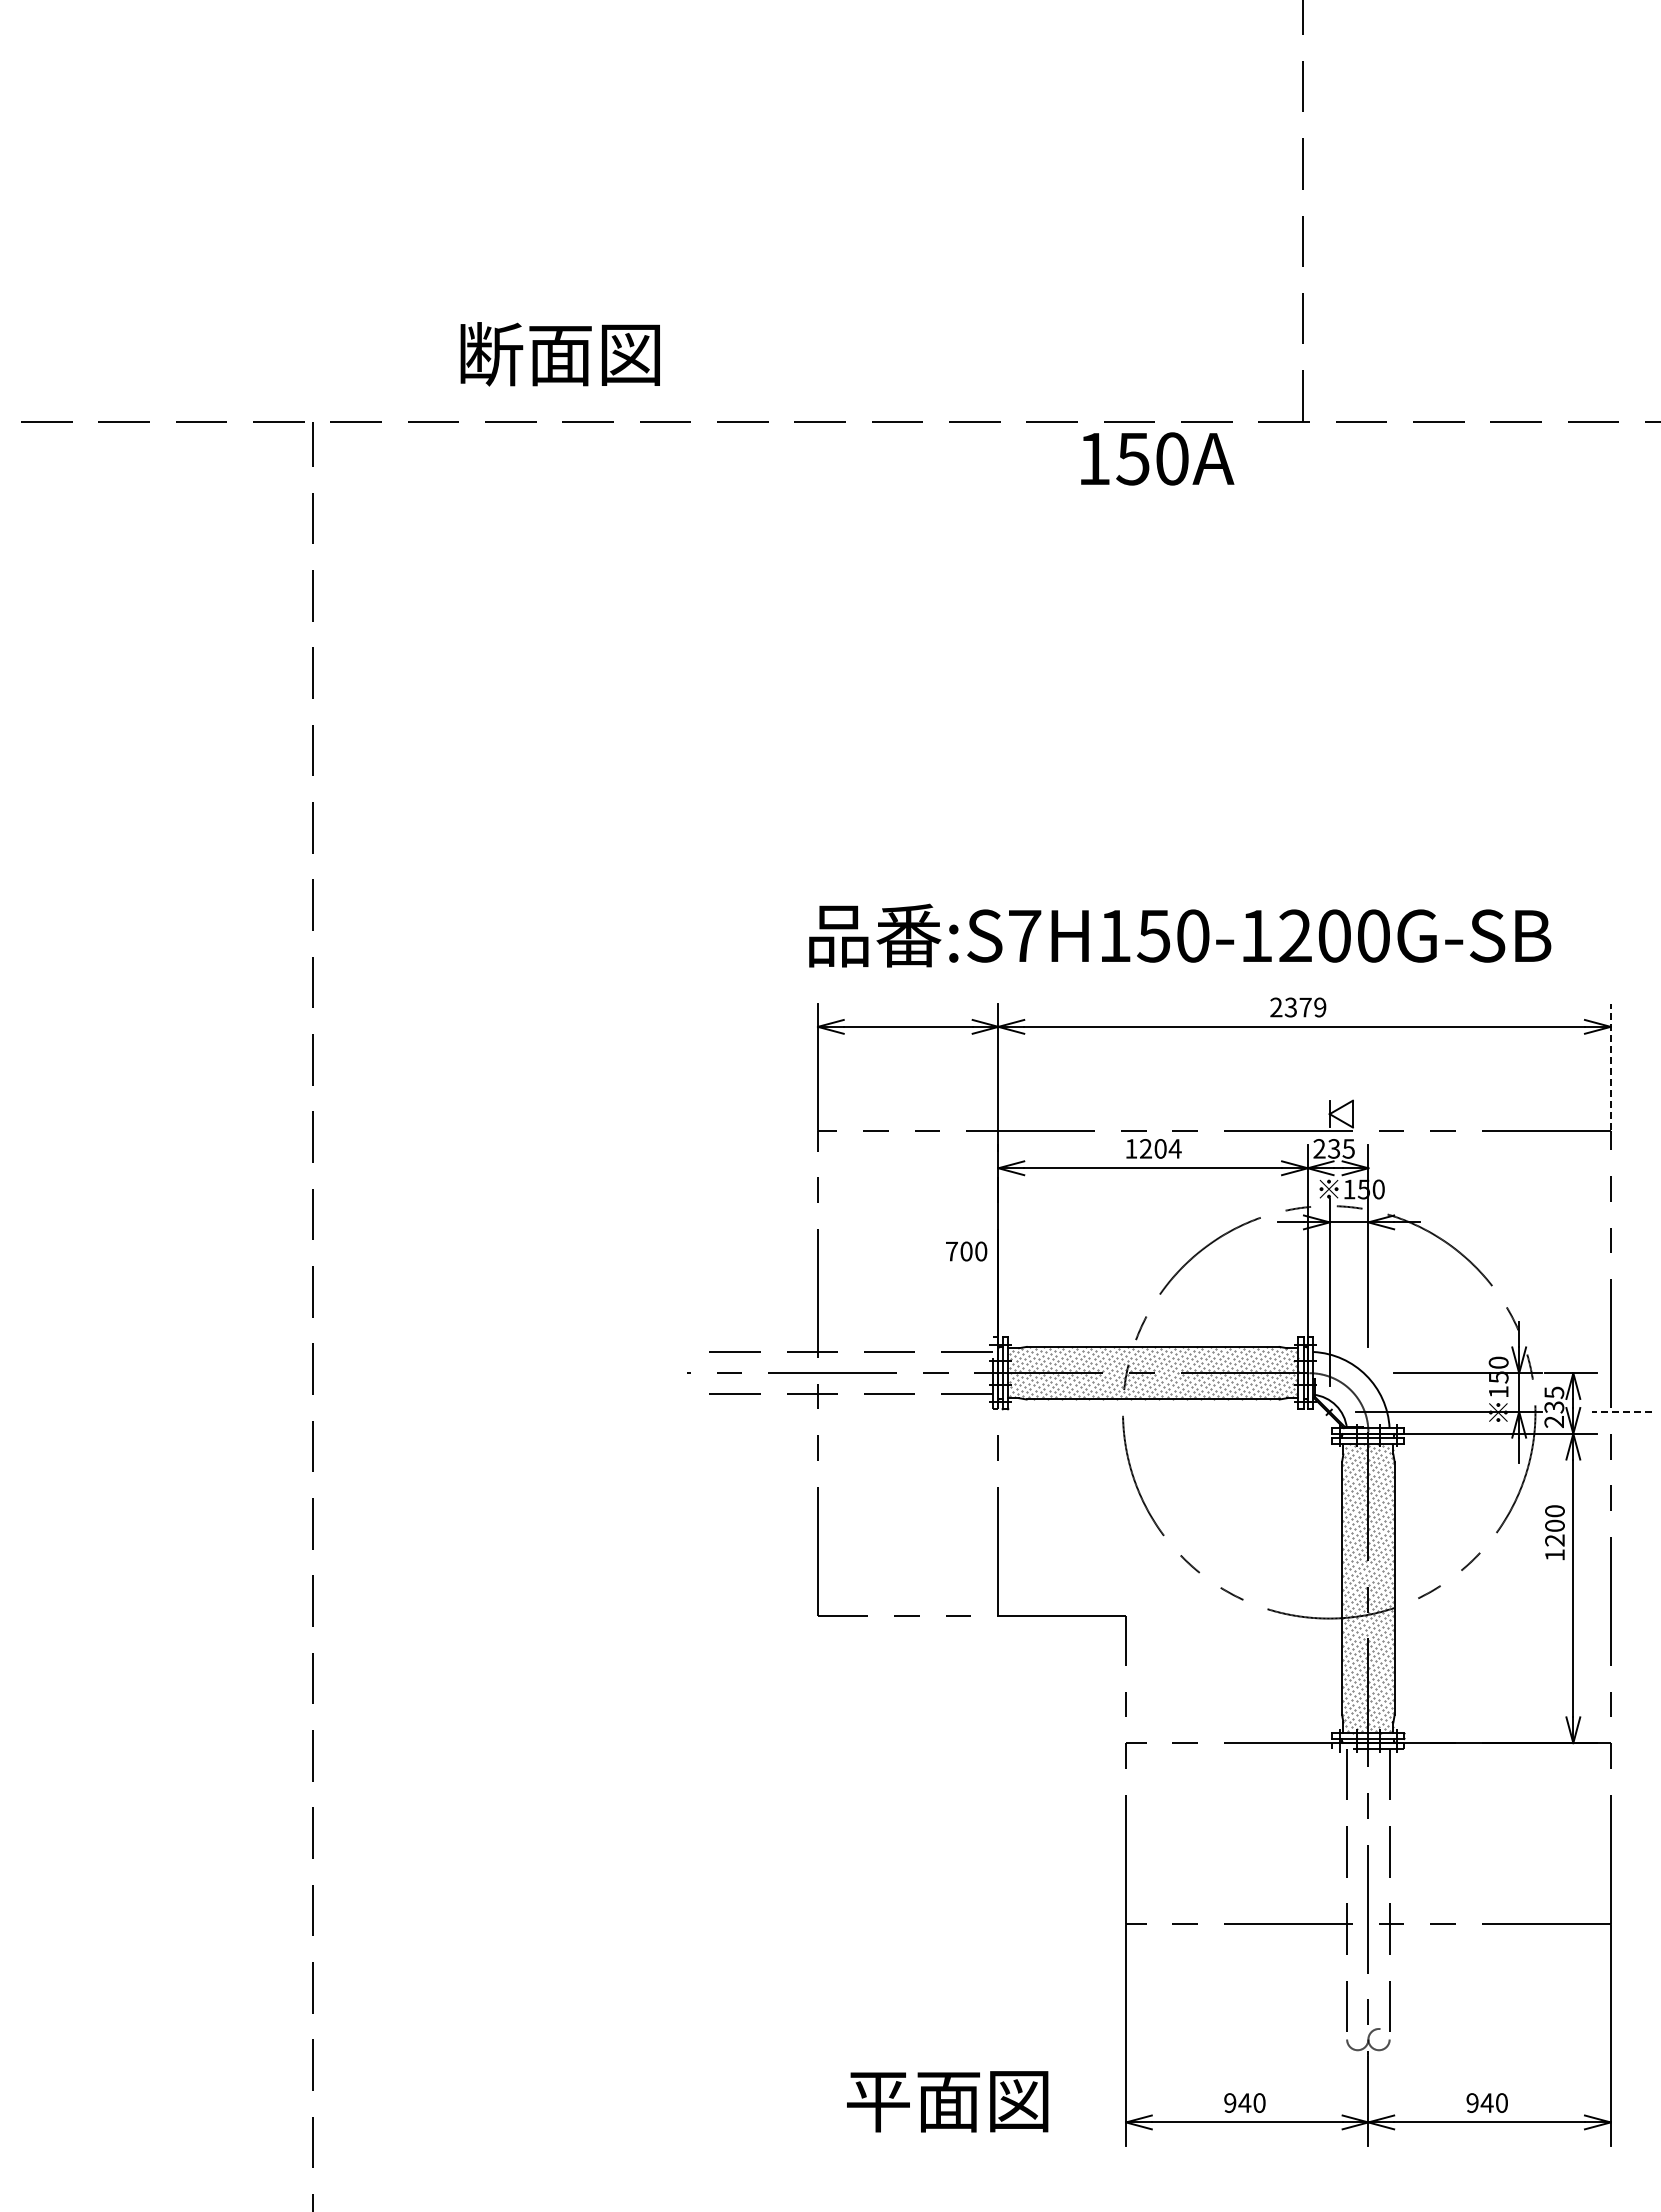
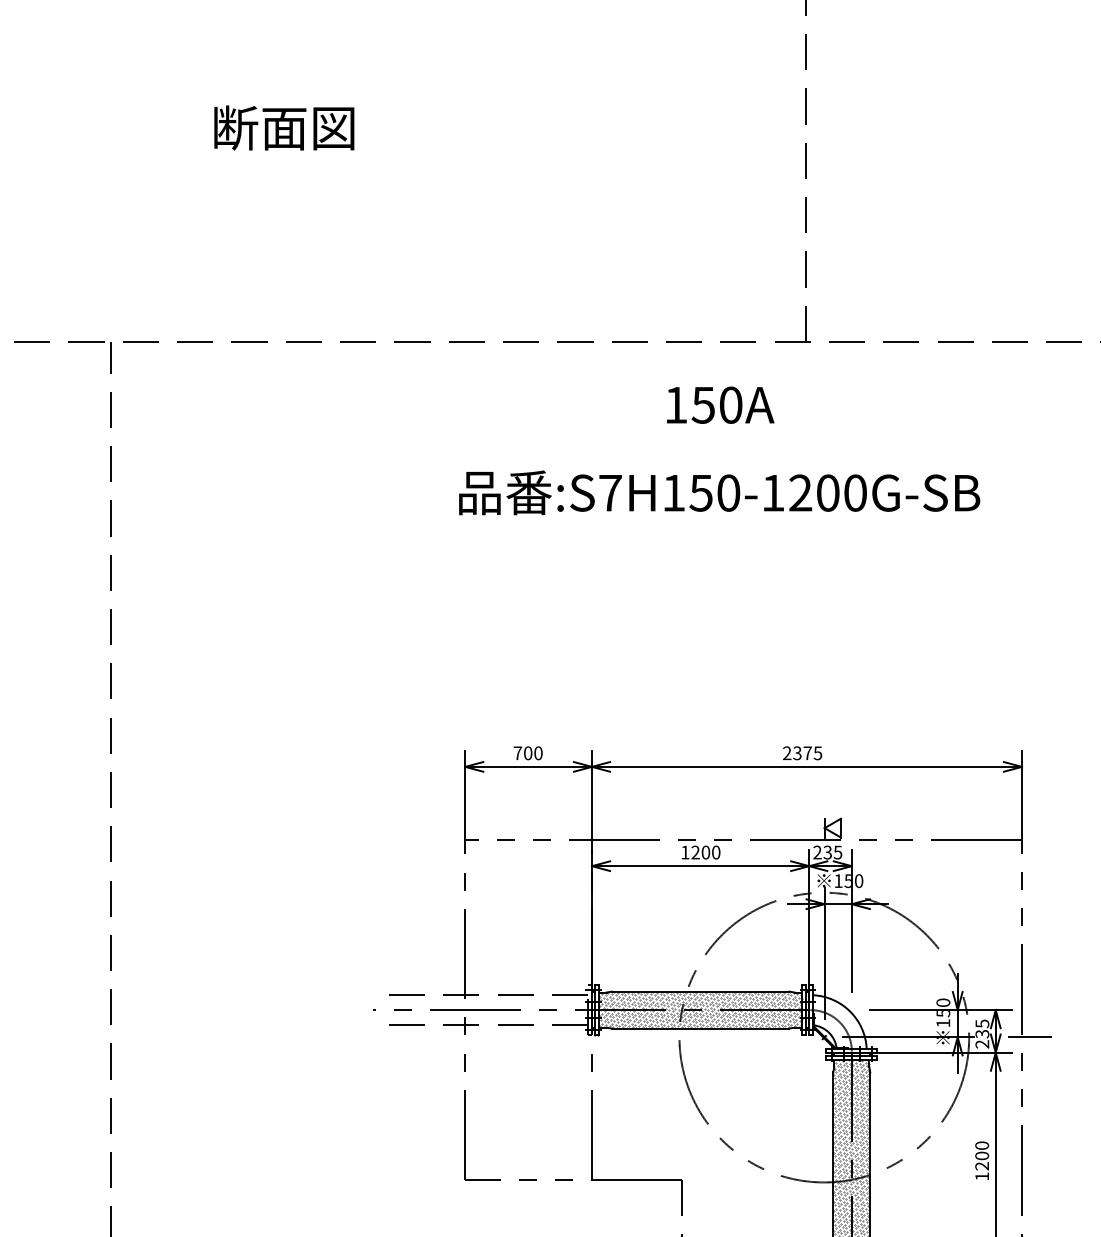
text: (559, 354) -> (283, 128), moved
text: (1157, 458) -> (720, 404), moved
text: (1180, 935) -> (719, 492), moved
text: (1320, 1007) -> (818, 753), 2379 -> 2375
line: (1610, 1066) -> (1021, 794), dashed -> solid
text: (1174, 1148) -> (715, 852), 1204 -> 1200
text: (966, 1251) -> (528, 753), moved
line: (1622, 1411) -> (1030, 1037), dashed -> solid
text: (1554, 1532) -> (981, 1160), moved

